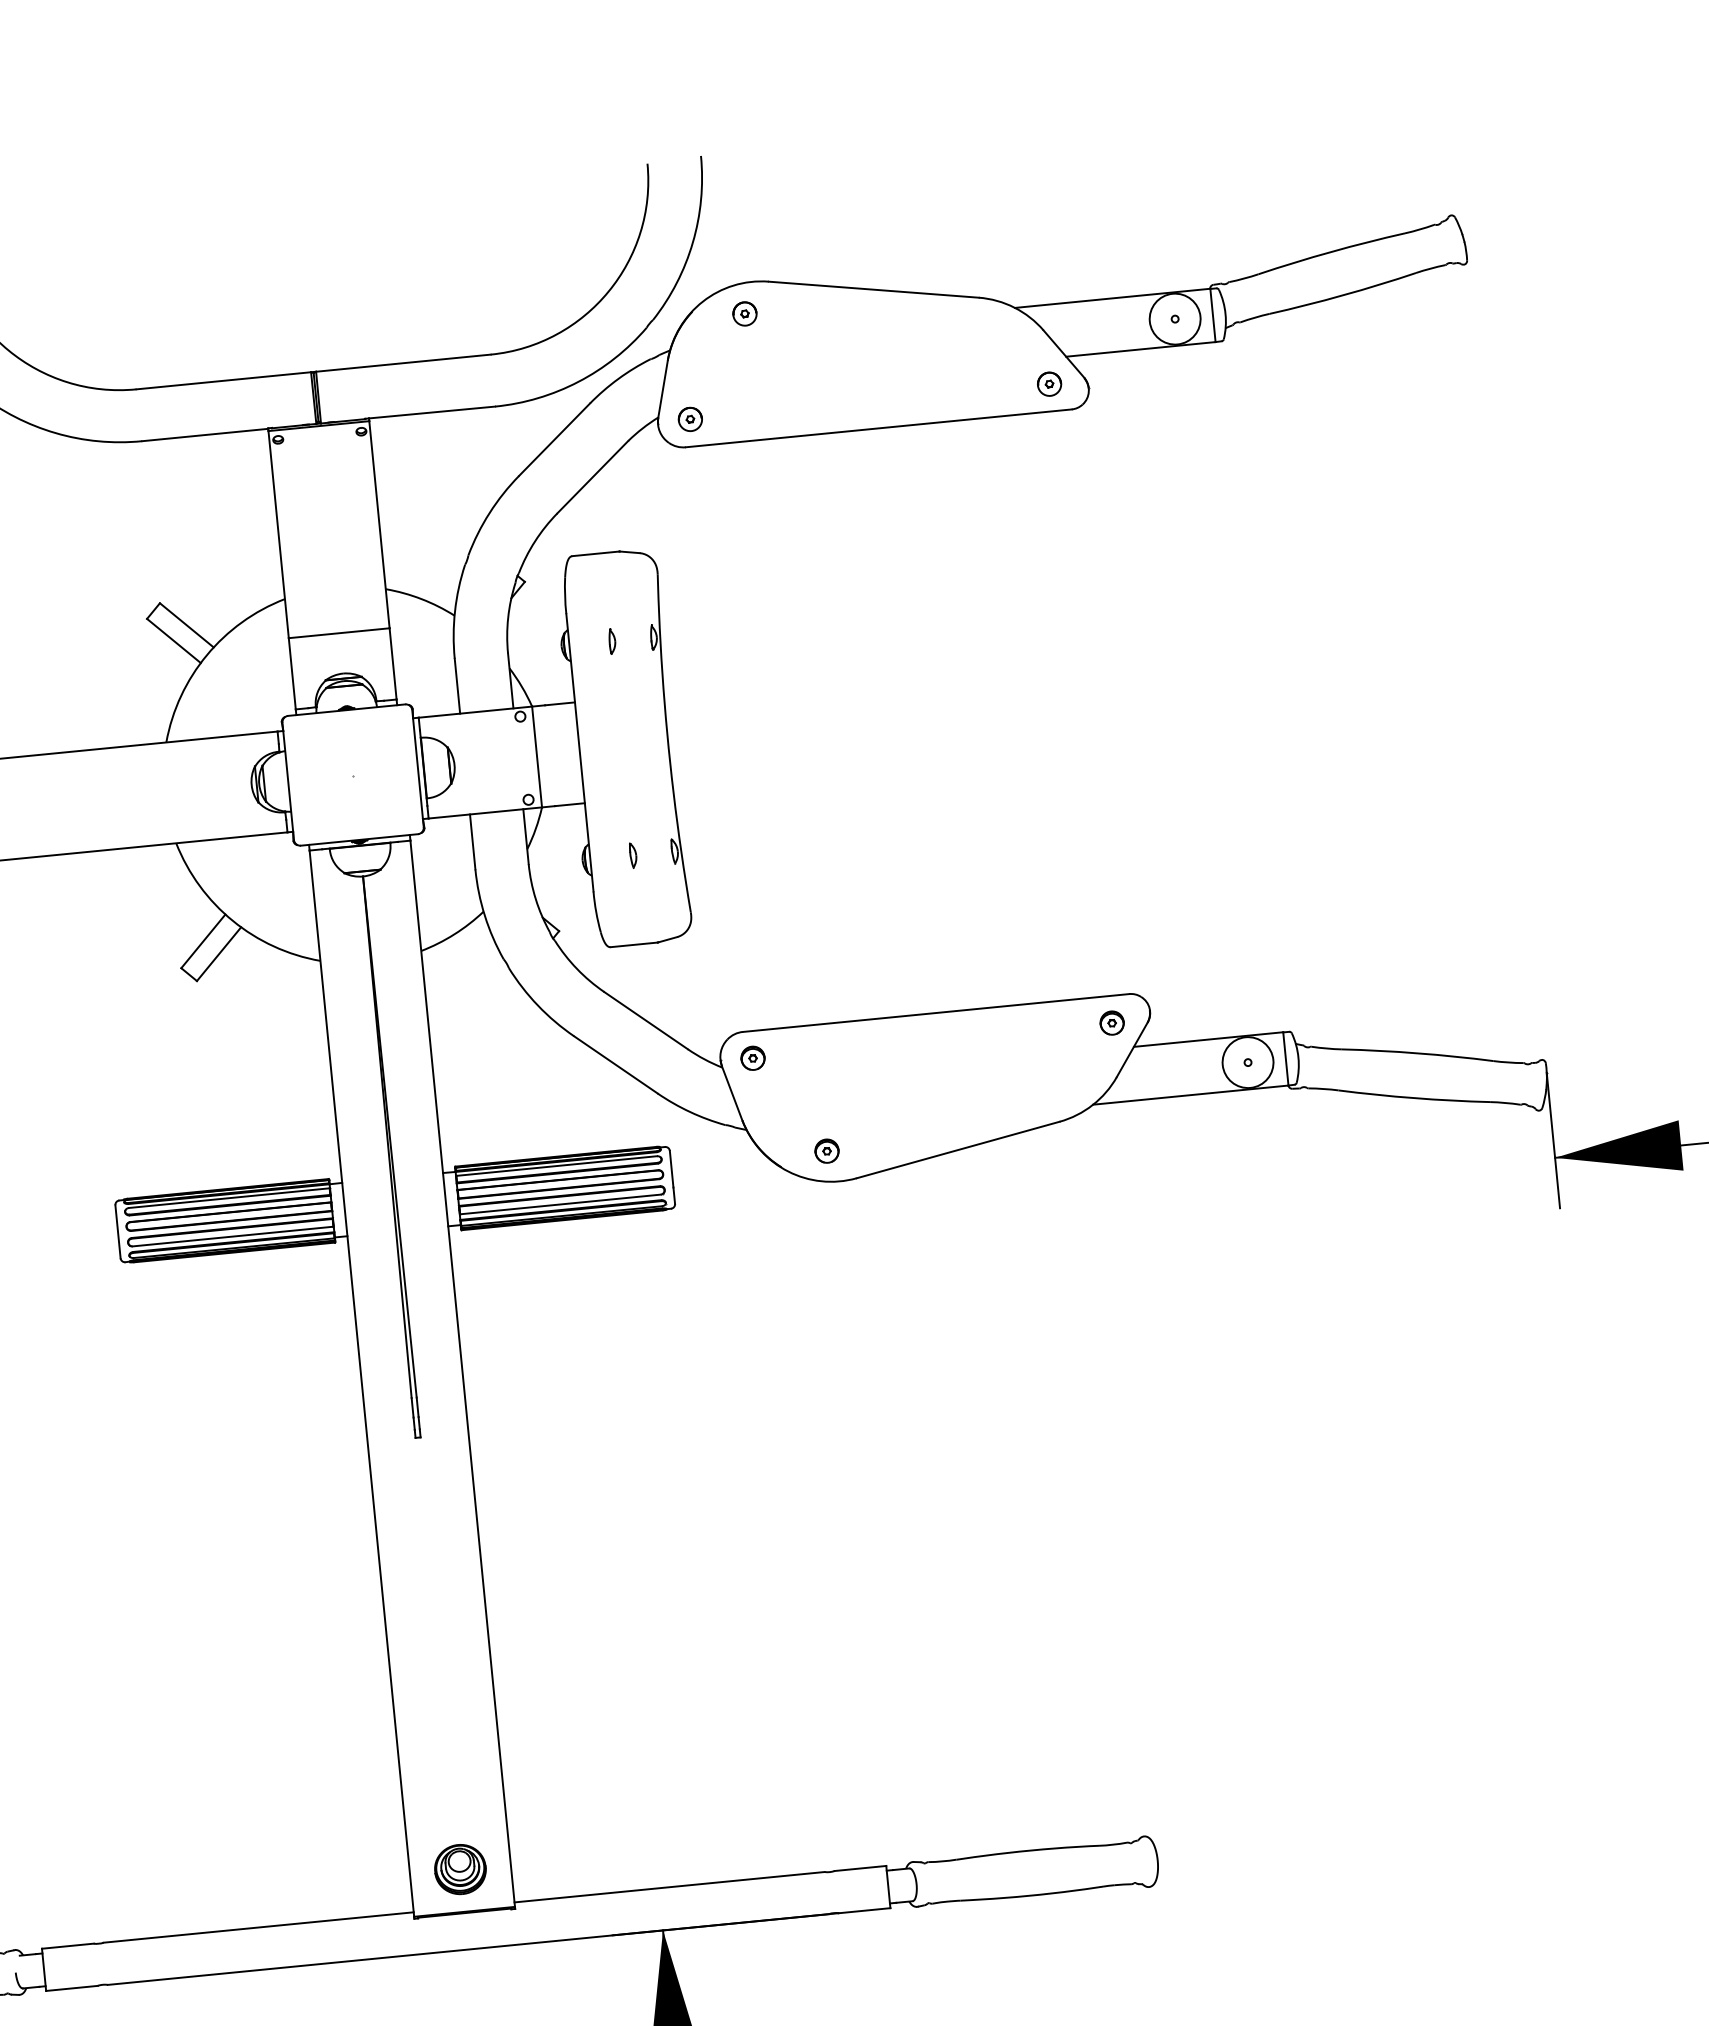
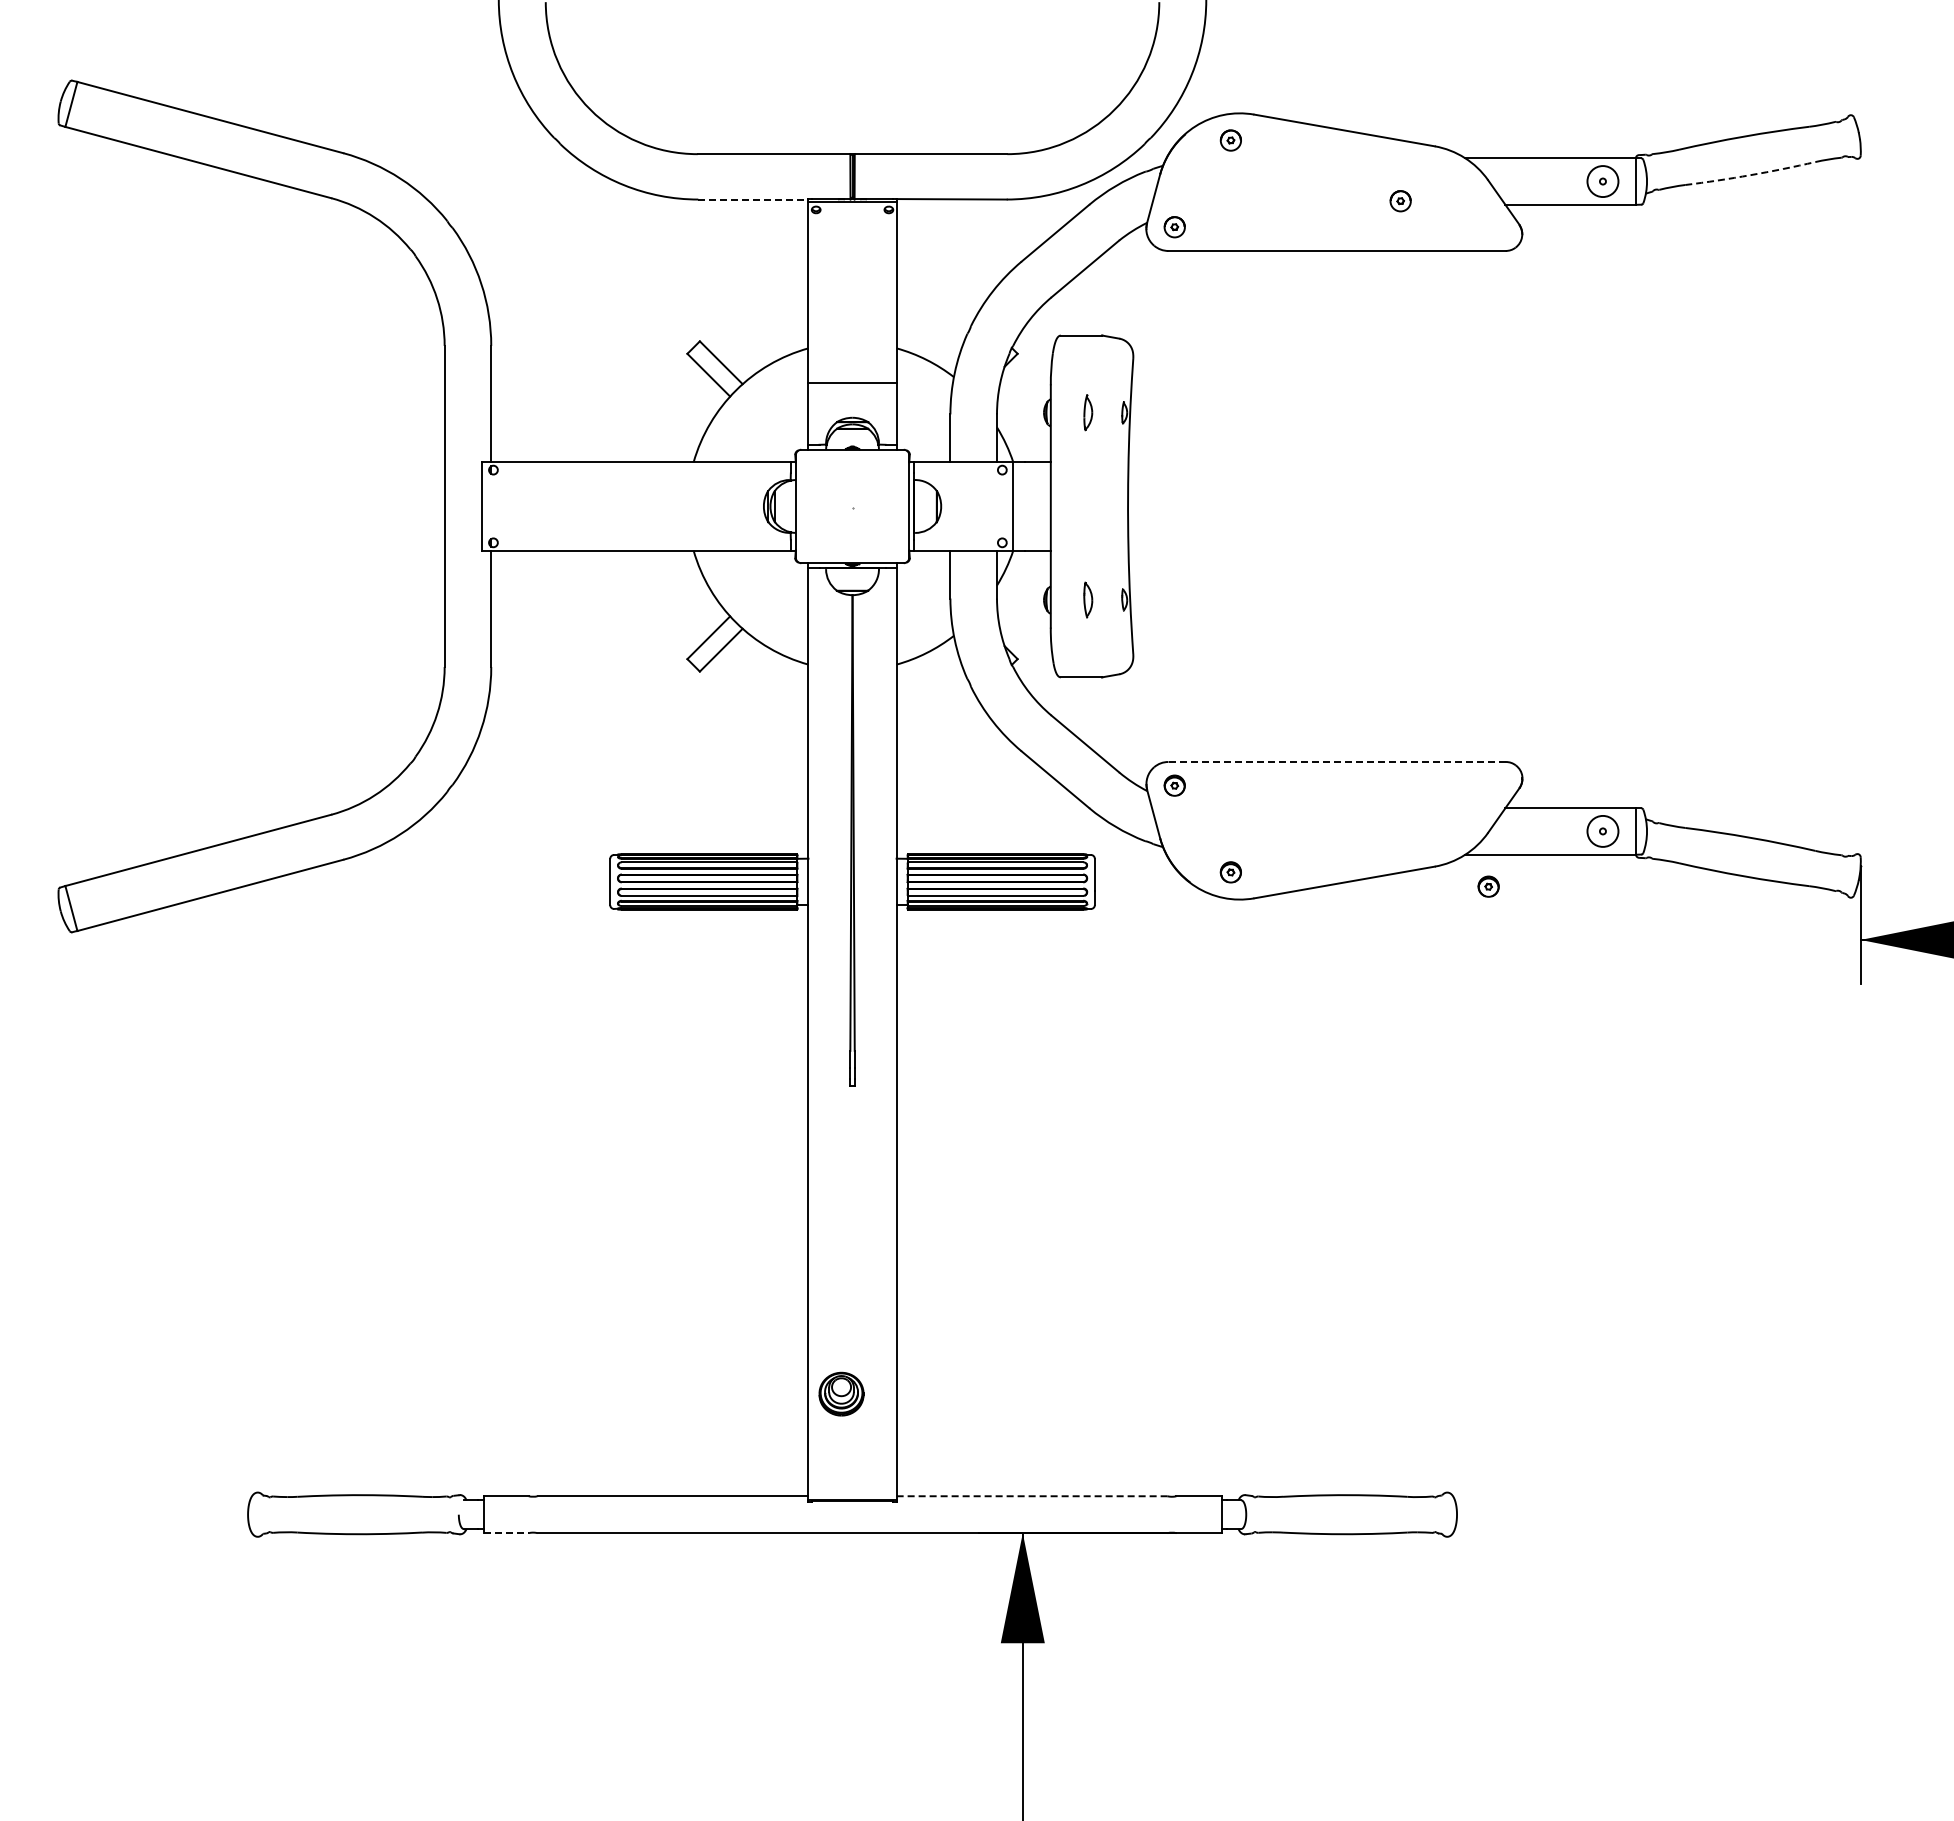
arc: (1343, 295) -> (1750, 175), solid -> dashed
circle: (1174, 319) -> (1602, 181), size x0.7
part: (1049, 384) -> (1400, 201), moved
line: (205, 434) -> (753, 199), solid -> dashed
part: (612, 641) -> (1088, 412), size x1.6
part: (633, 854) -> (1088, 599), size x1.6
line: (936, 1013) -> (1337, 762), solid -> dashed
part: (1111, 1022) -> (1488, 886), moved
circle: (1247, 1062) -> (1602, 831), size x0.7
part: (460, 1868) -> (841, 1393), moved
line: (670, 1887) -> (1032, 1496), solid -> dashed
line: (72, 1988) -> (506, 1533), solid -> dashed

